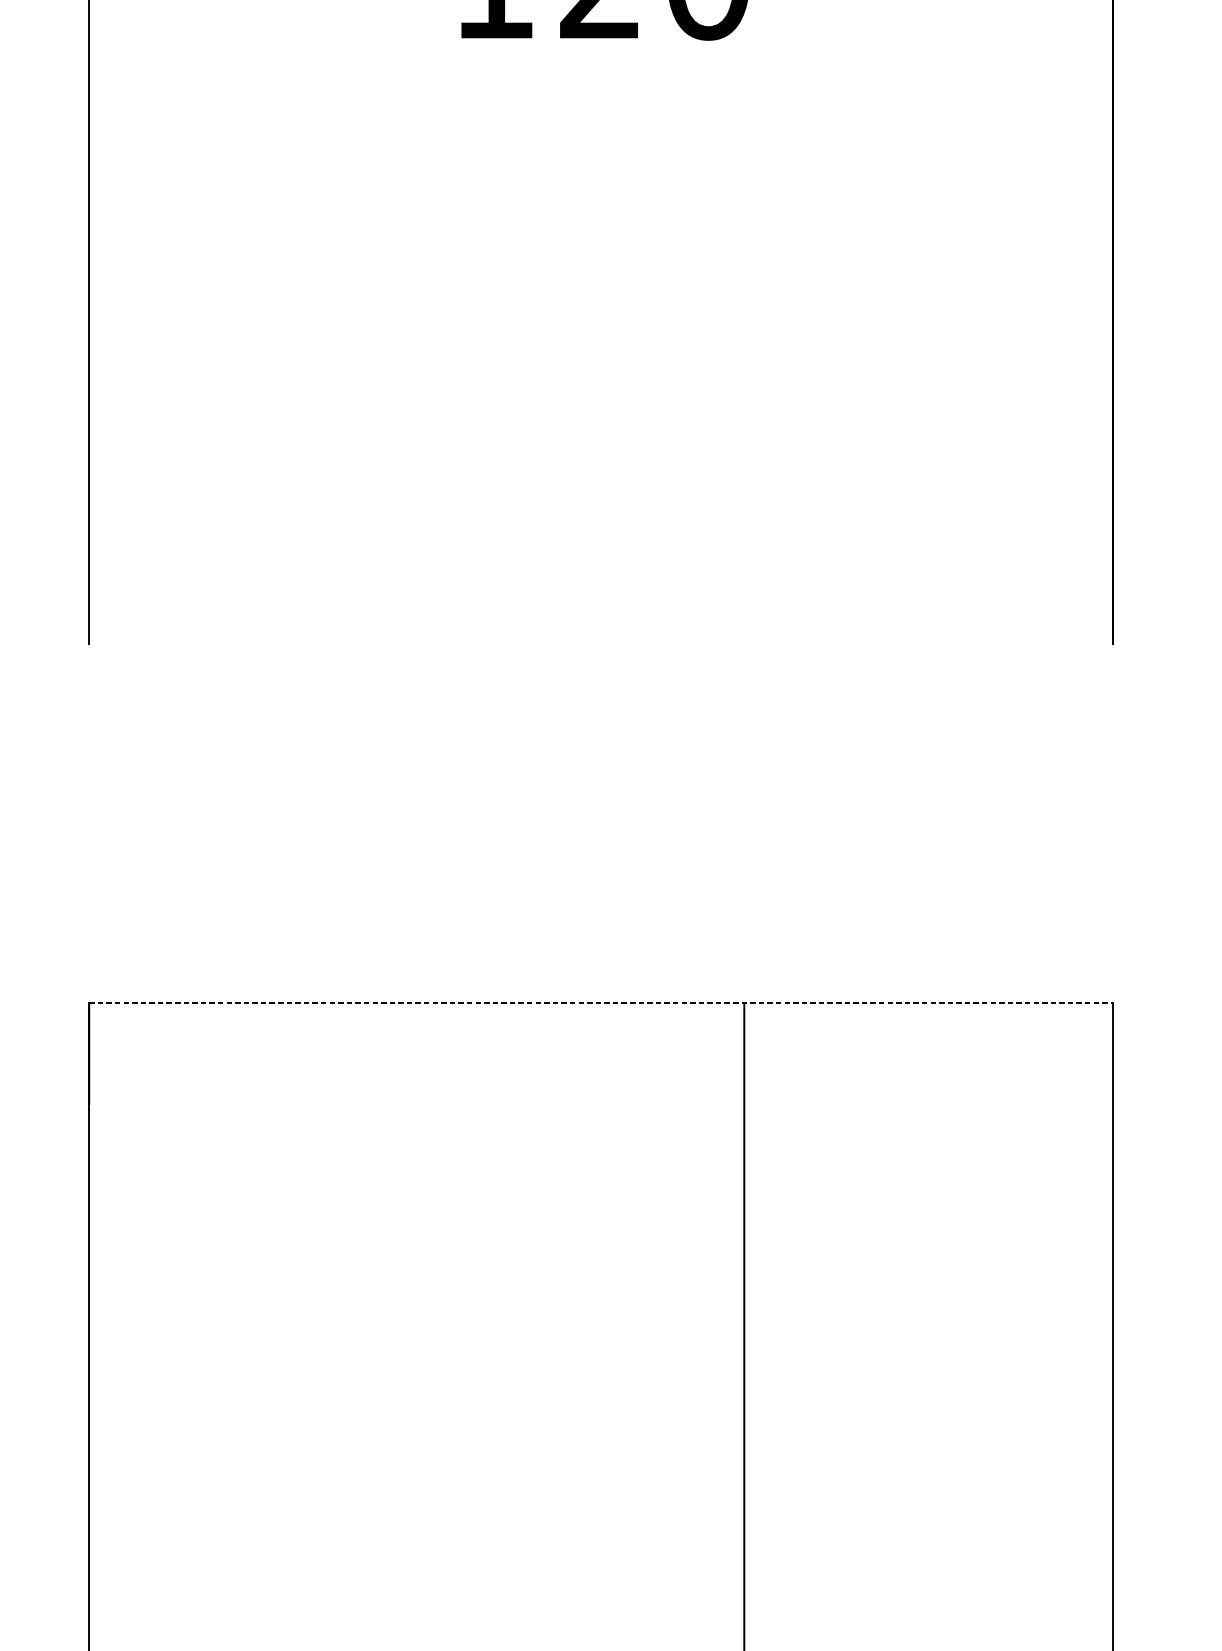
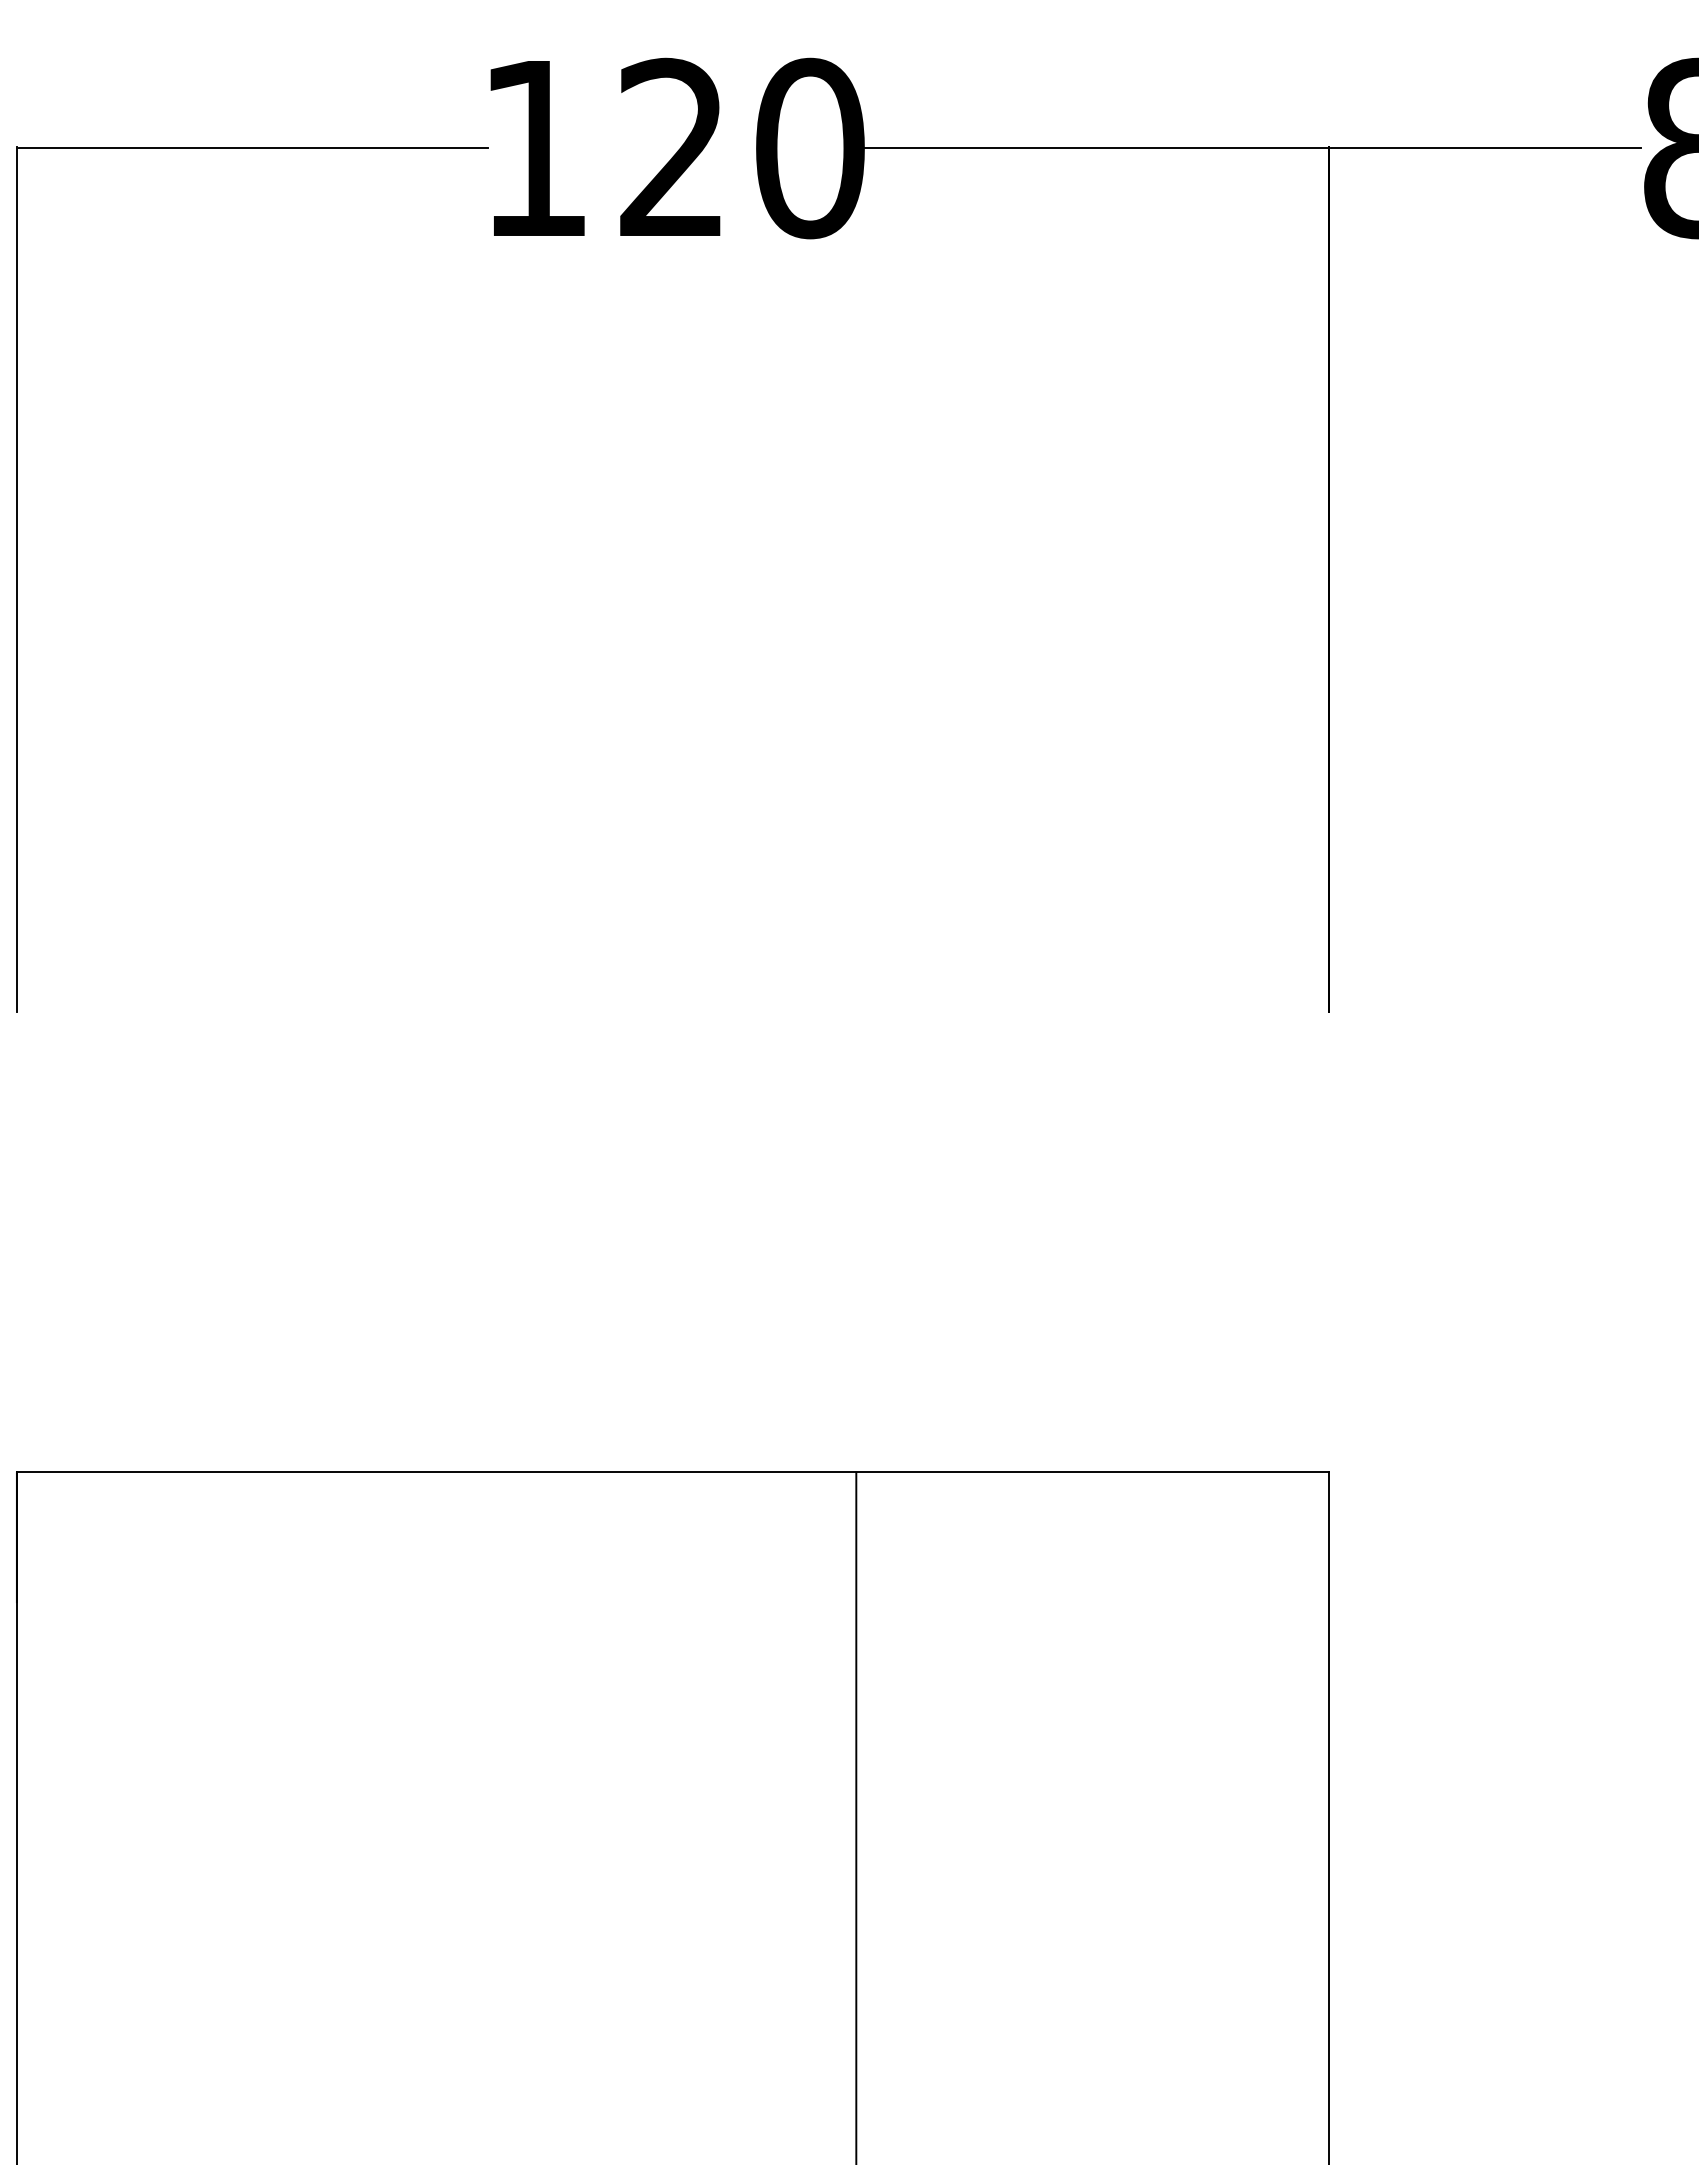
line: (601, 1002) -> (673, 1471), dashed -> solid

